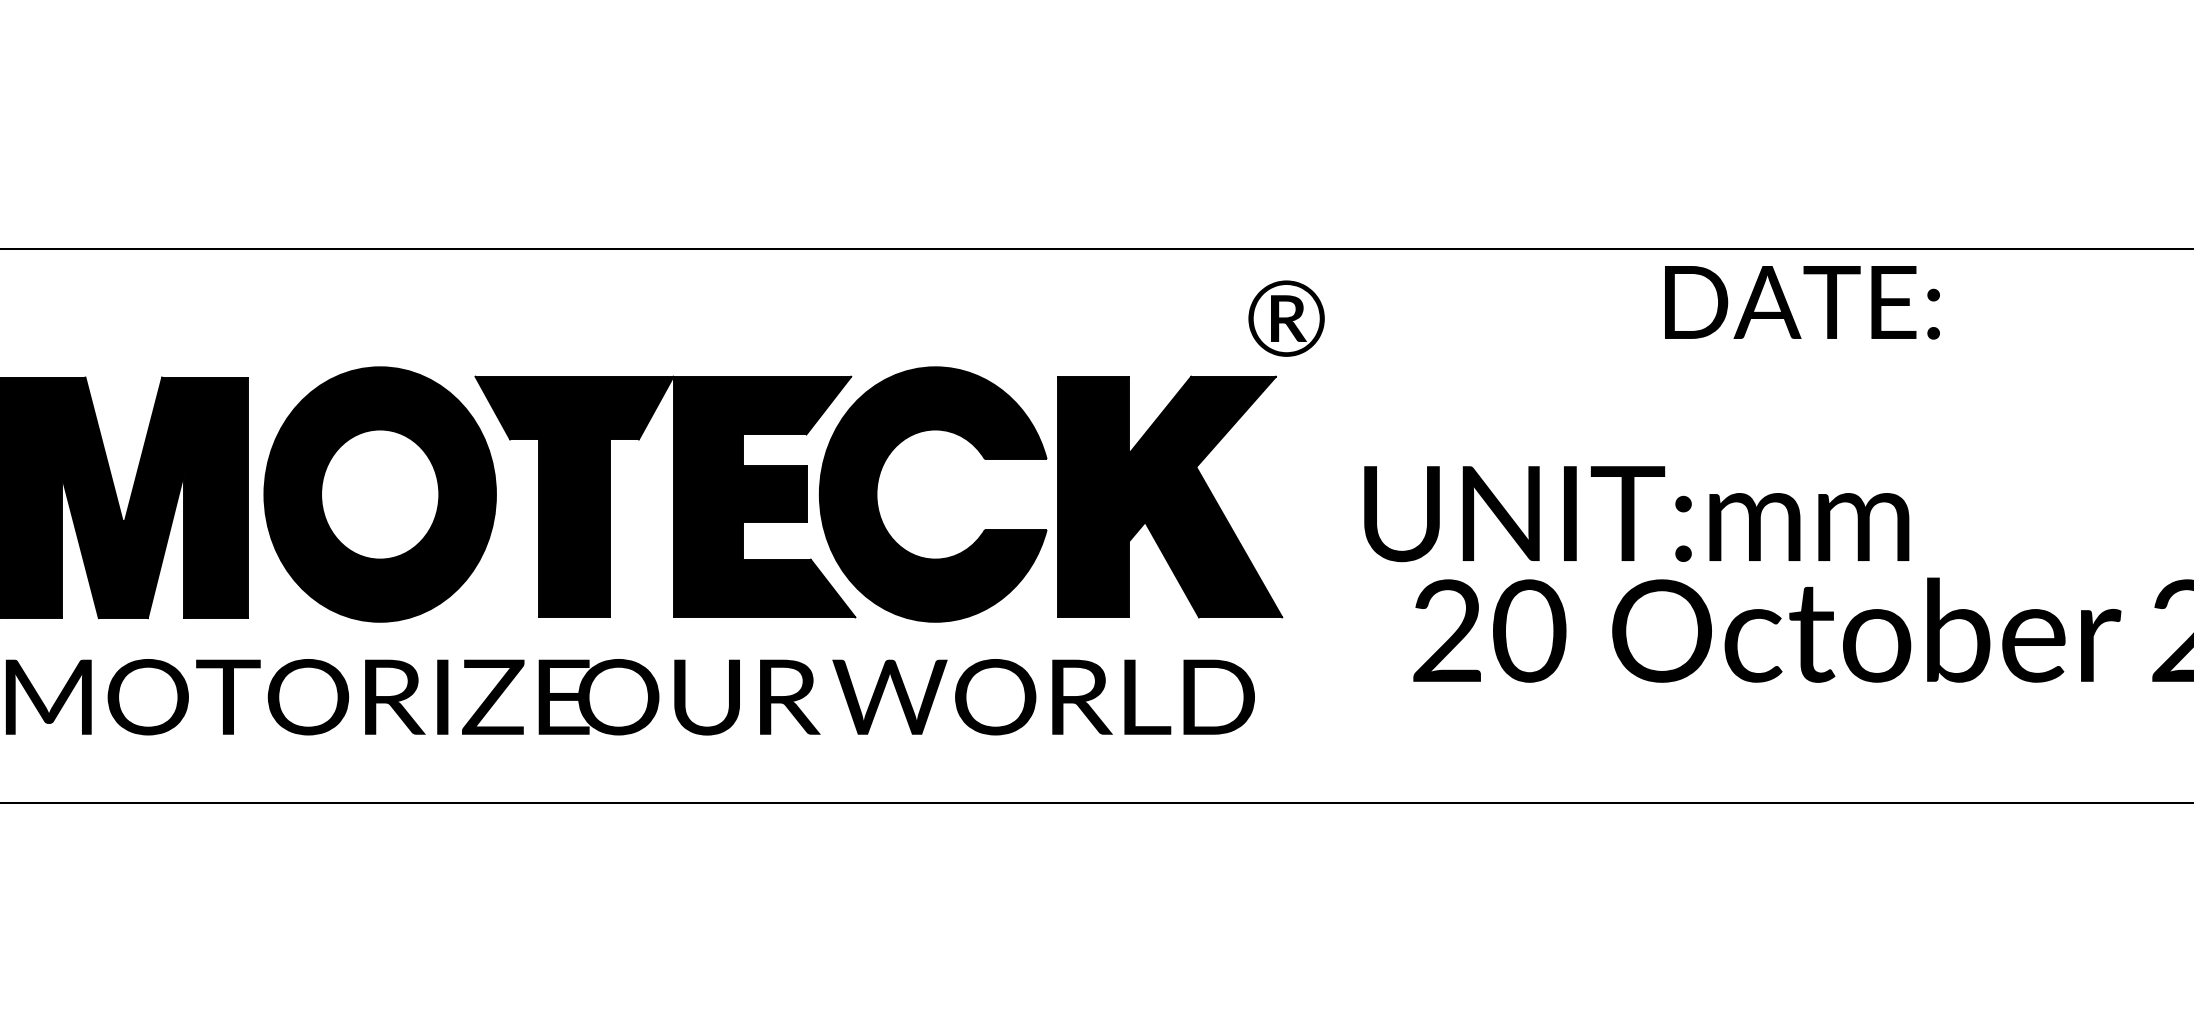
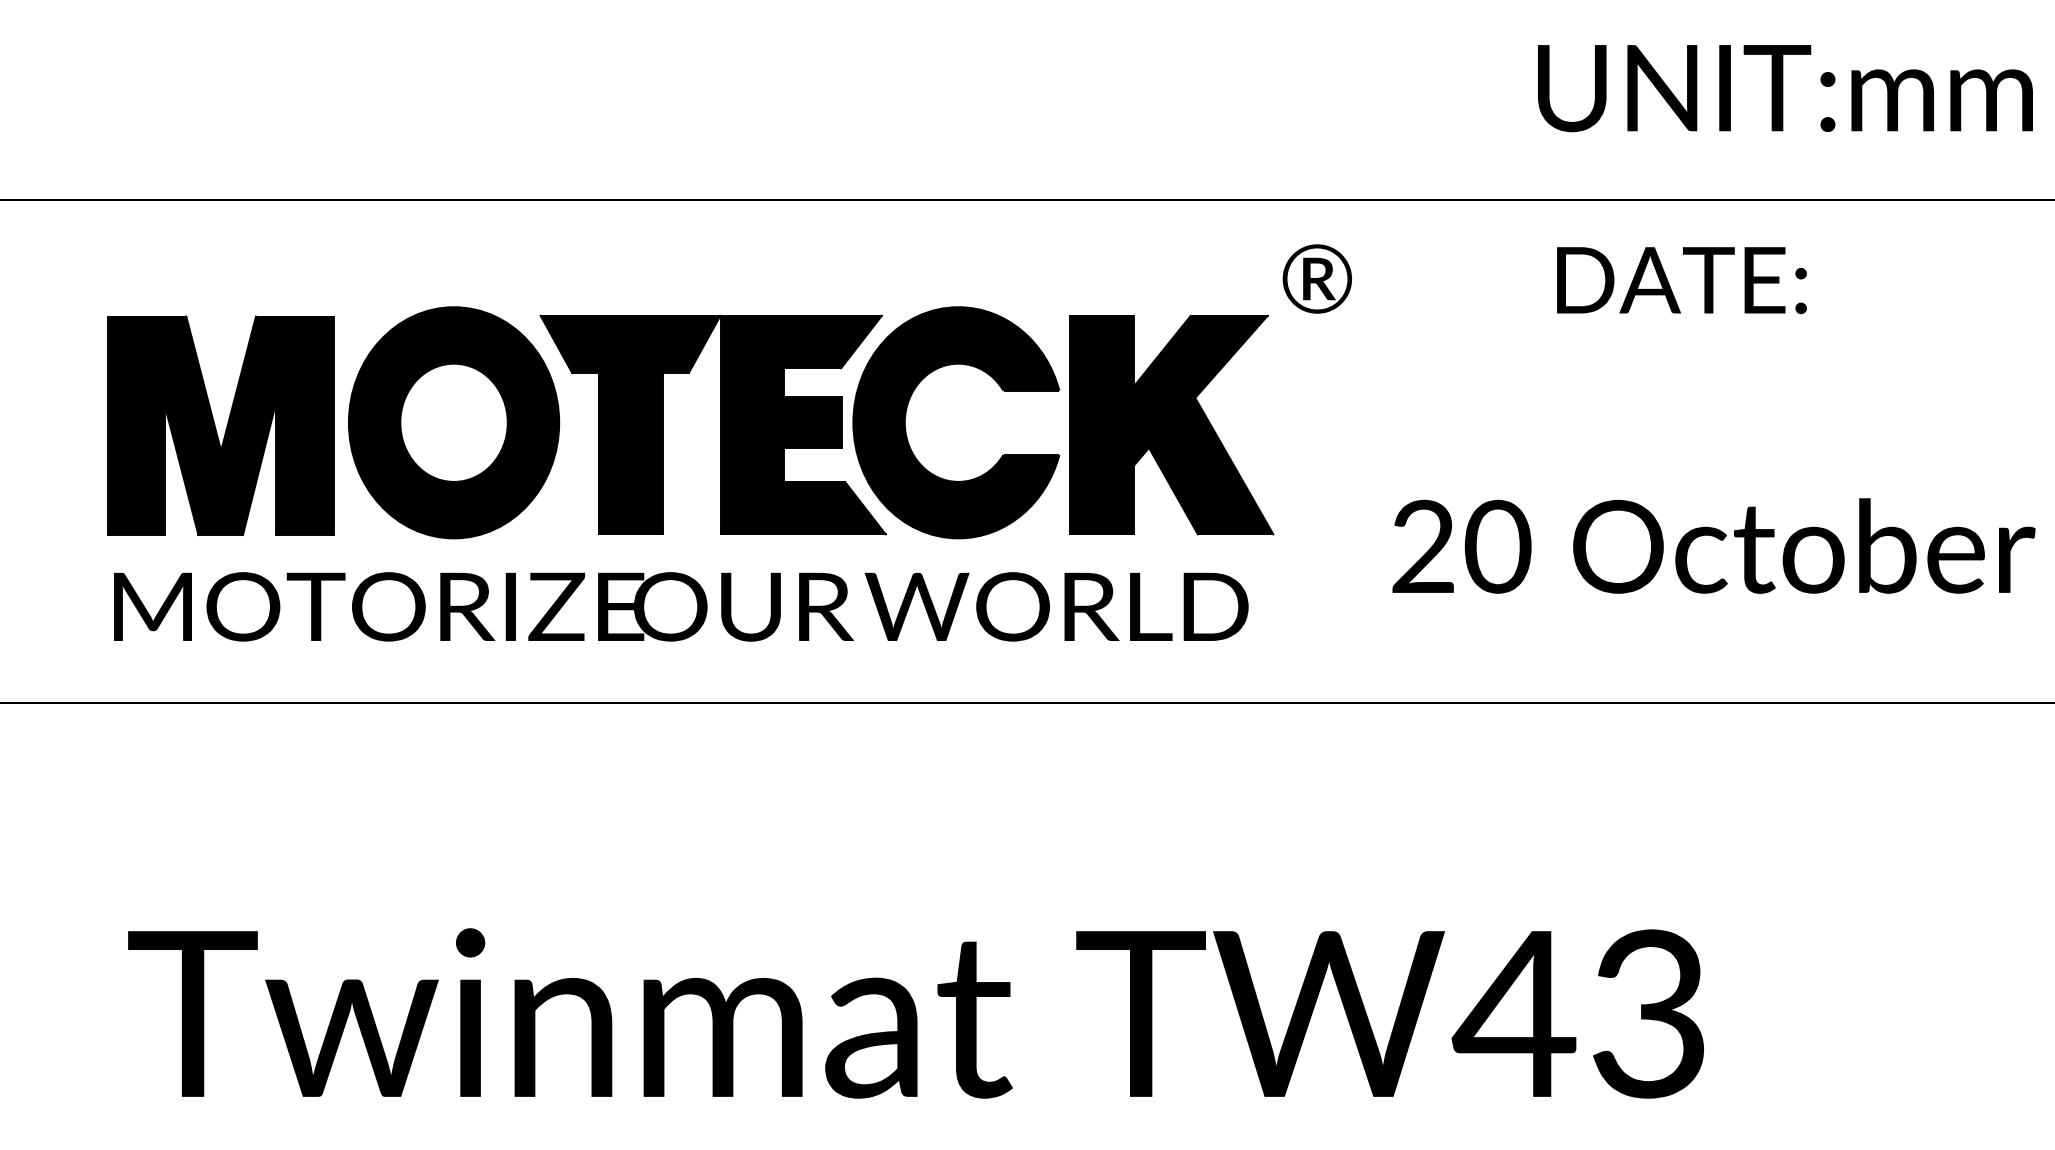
text: (1801, 302) -> (1681, 280), moved
text: (1285, 318) -> (1316, 278), moved
text: (1636, 514) -> (1785, 88), moved

